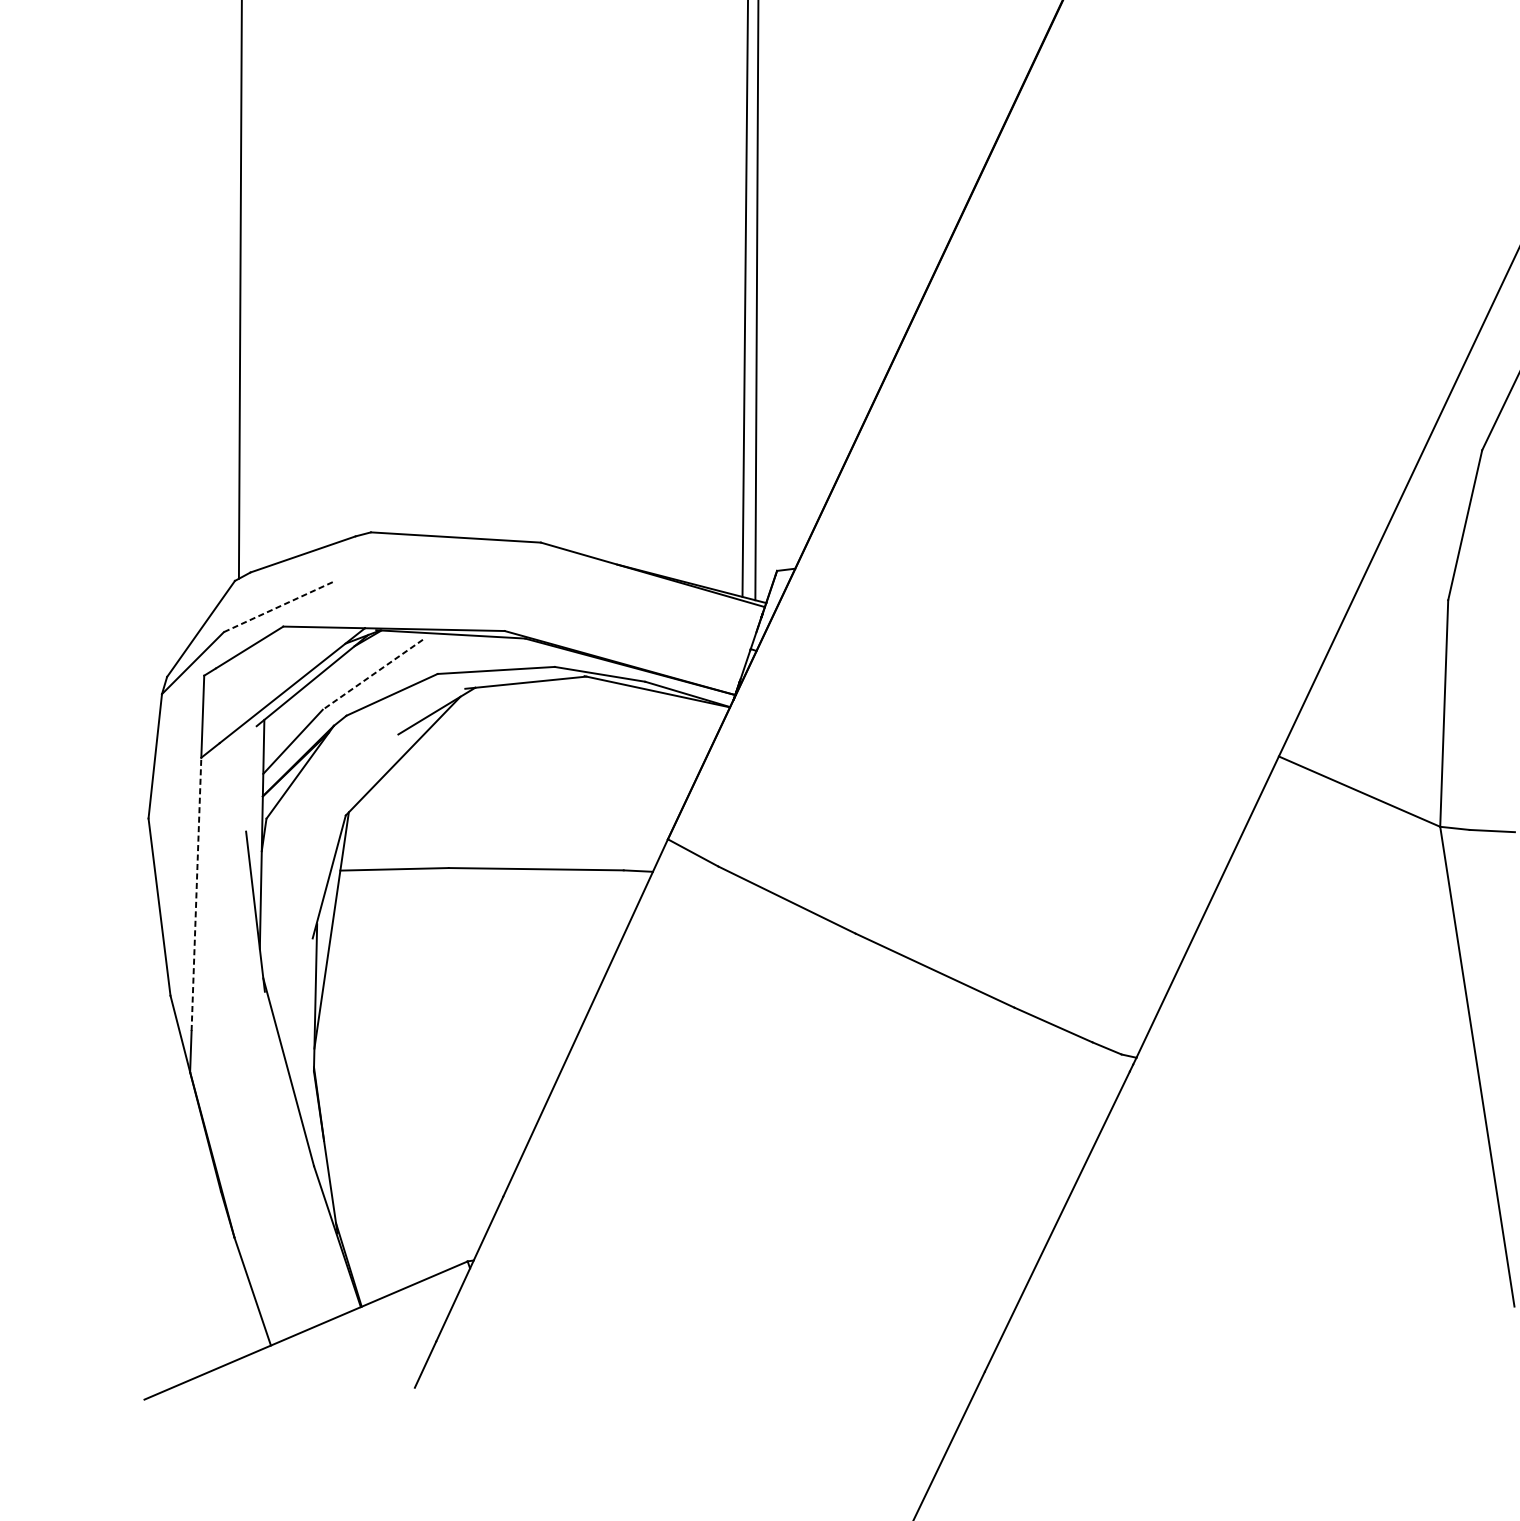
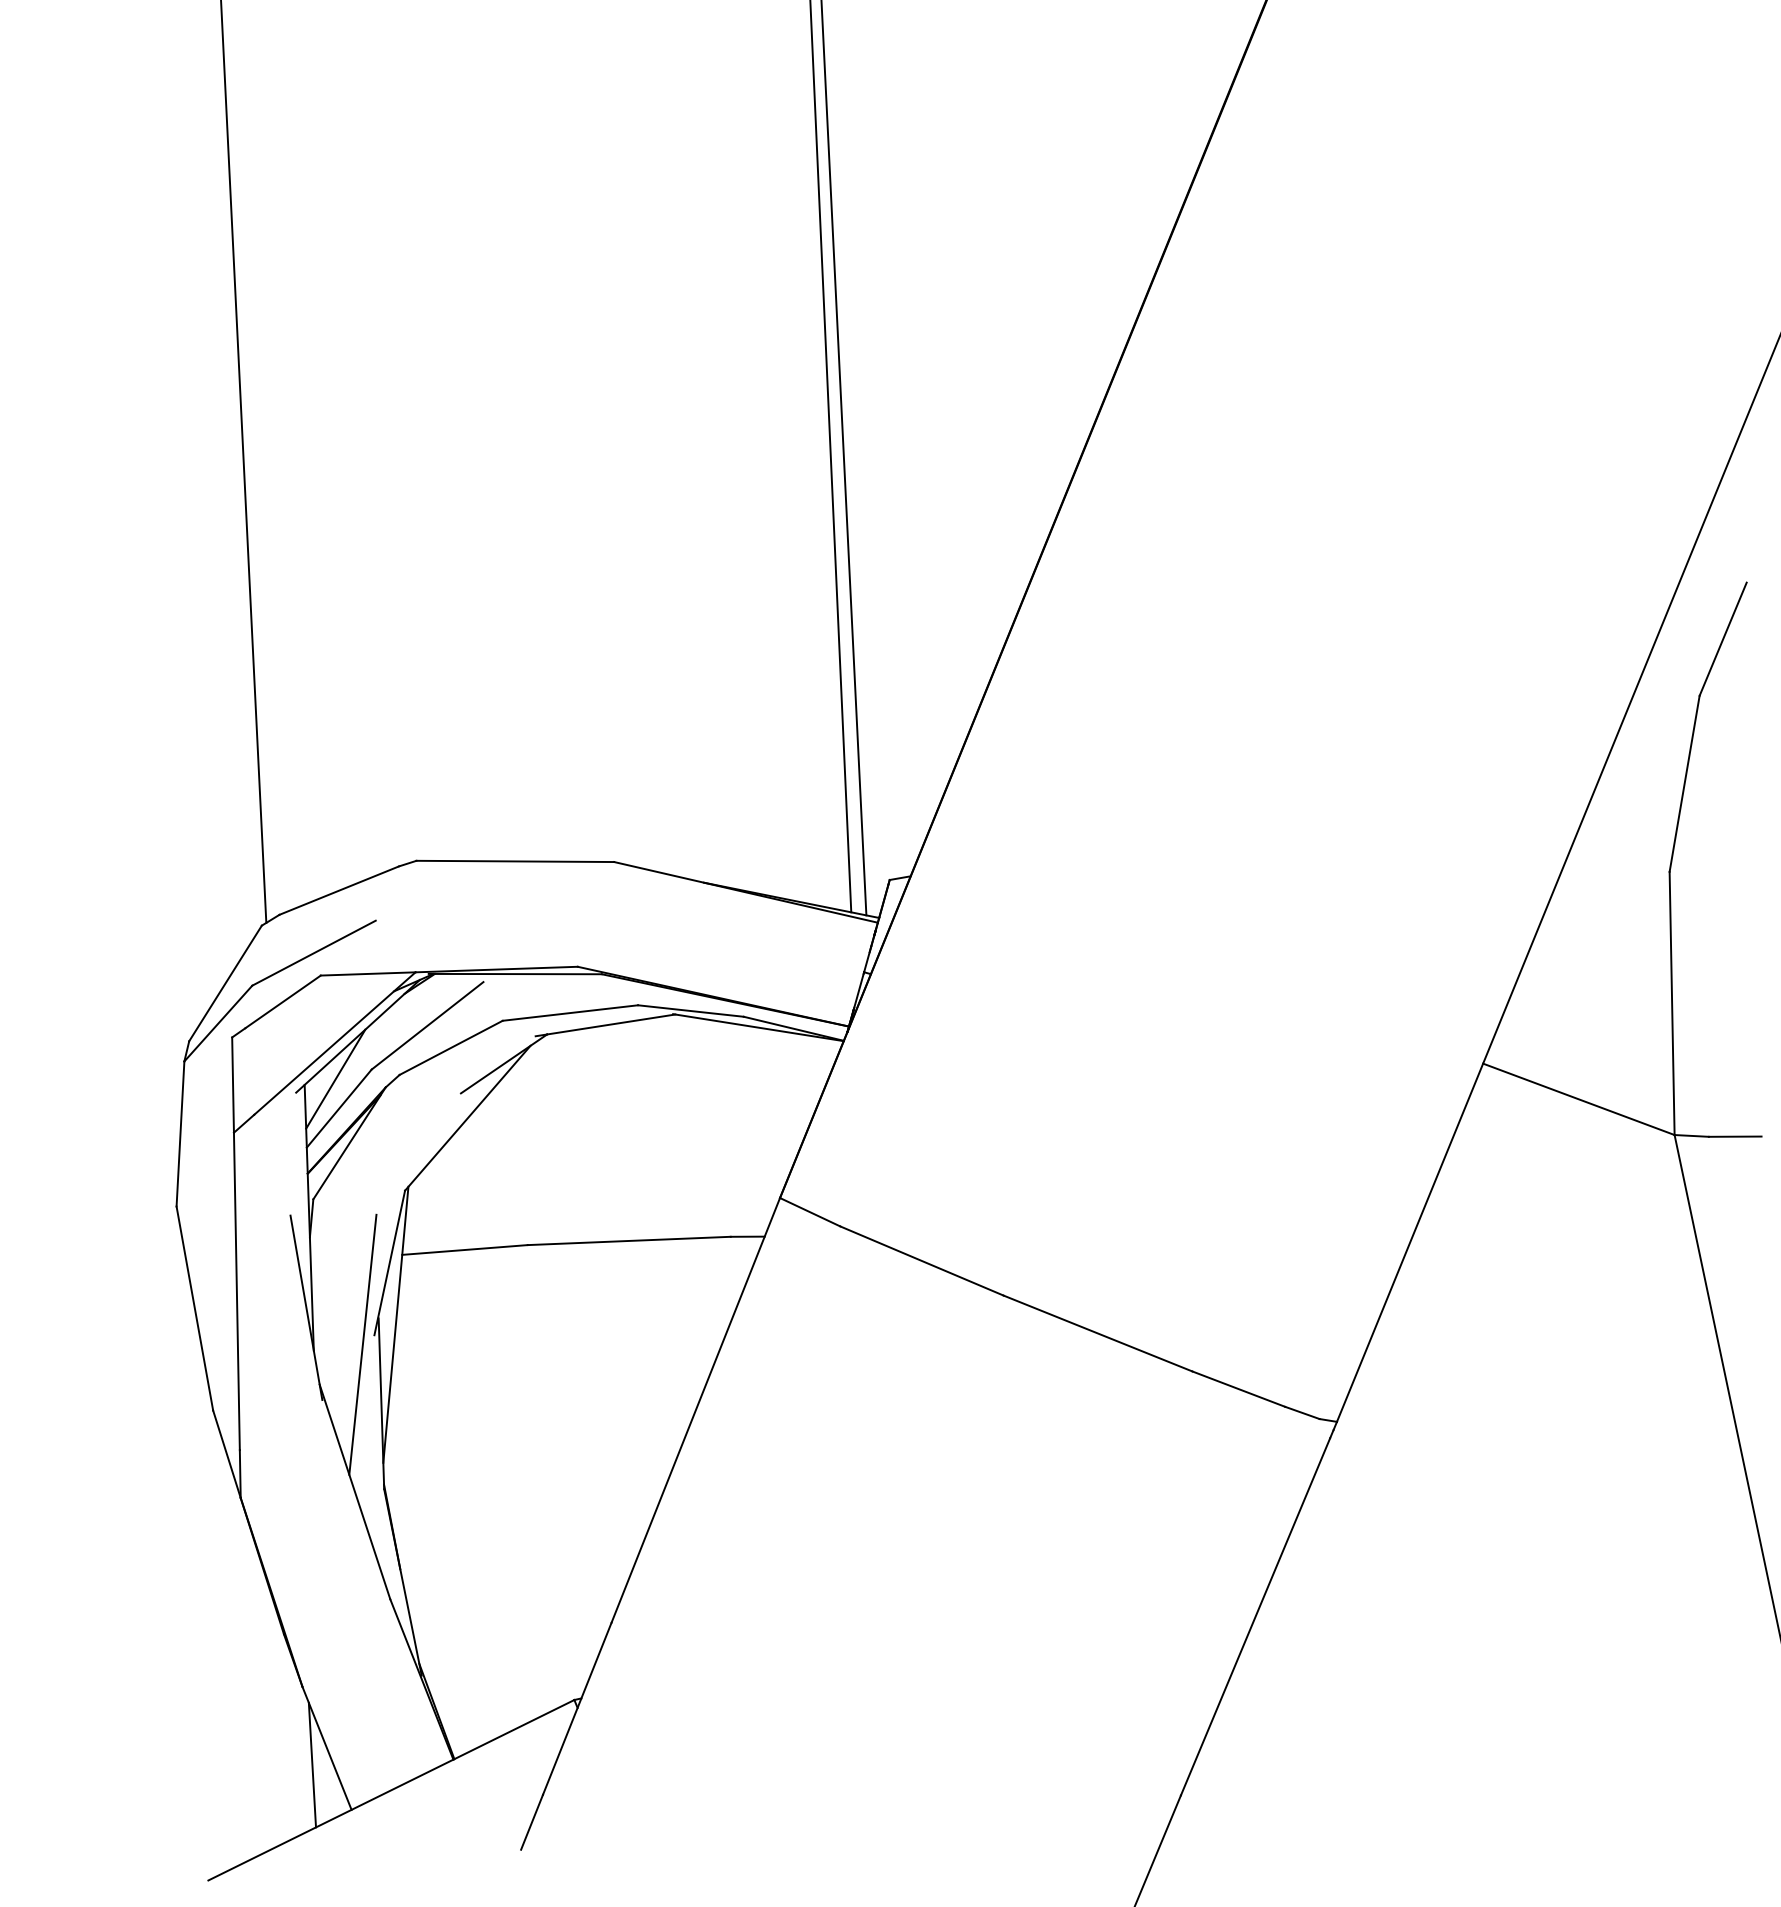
line: (278, 607) -> (314, 953), dashed -> solid
line: (372, 674) -> (427, 1025), dashed -> solid
line: (291, 715) -> (335, 1078), added
line: (196, 894) -> (236, 1291), dashed -> solid
line: (302, 945) -> (362, 1344), added
line: (239, 1304) -> (312, 1764), added

